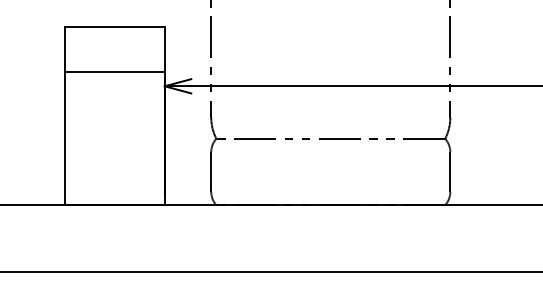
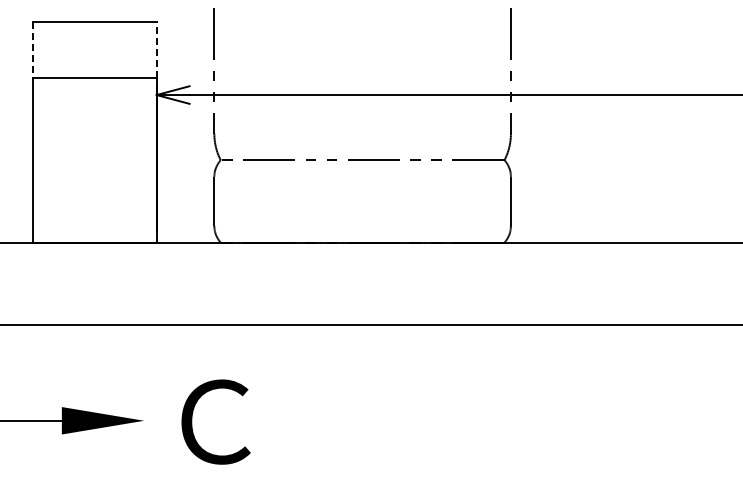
line: (164, 49) -> (156, 49), solid -> dashed
line: (65, 50) -> (33, 50), solid -> dashed

